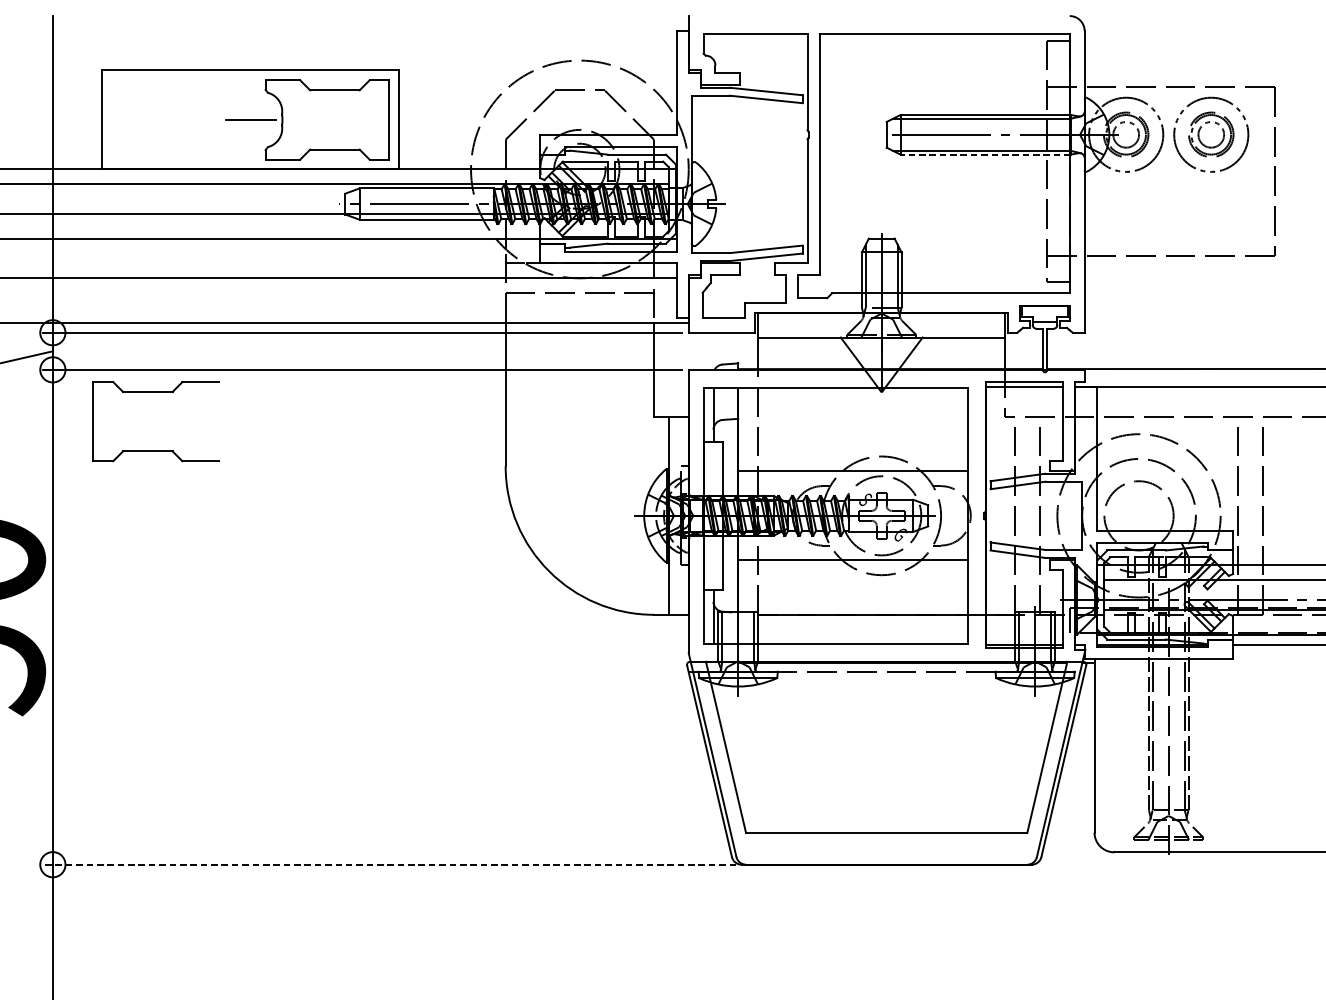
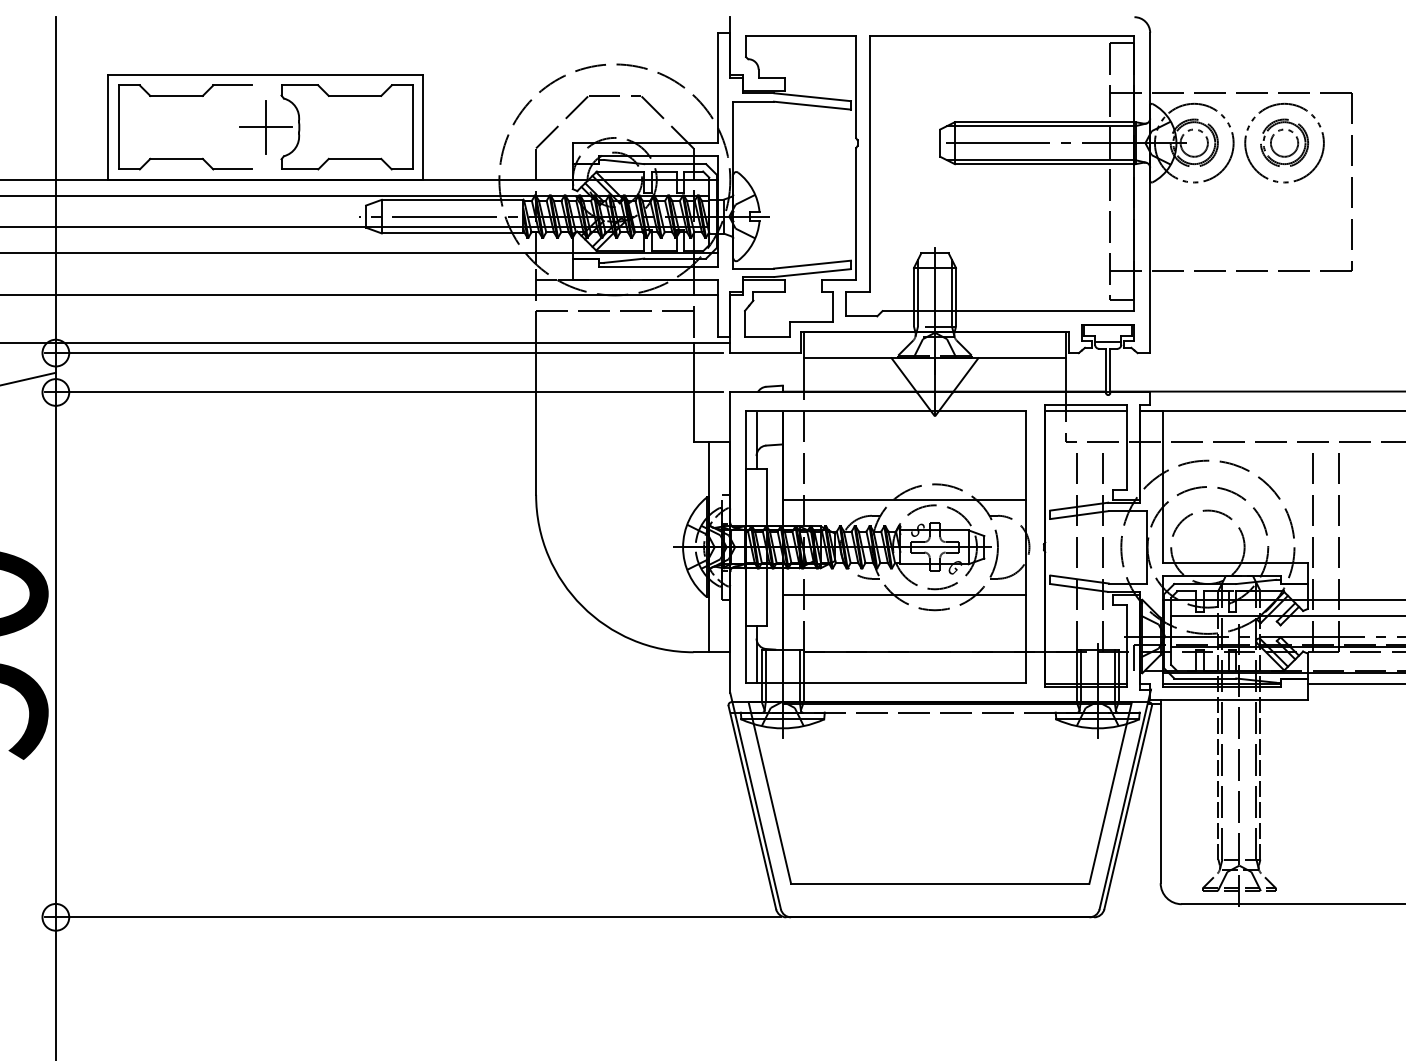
line: (250, 120) -> (265, 127), added
line: (984, 154) -> (1044, 164), dashed -> solid
part: (156, 392) -> (185, 96), moved
line: (390, 864) -> (413, 917), dashed -> solid

